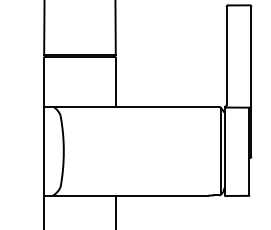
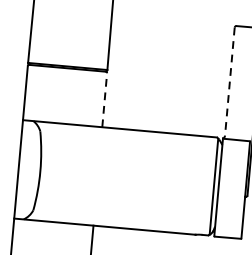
line: (226, 55) -> (229, 81), solid -> dashed
line: (115, 82) -> (104, 100), solid -> dashed

